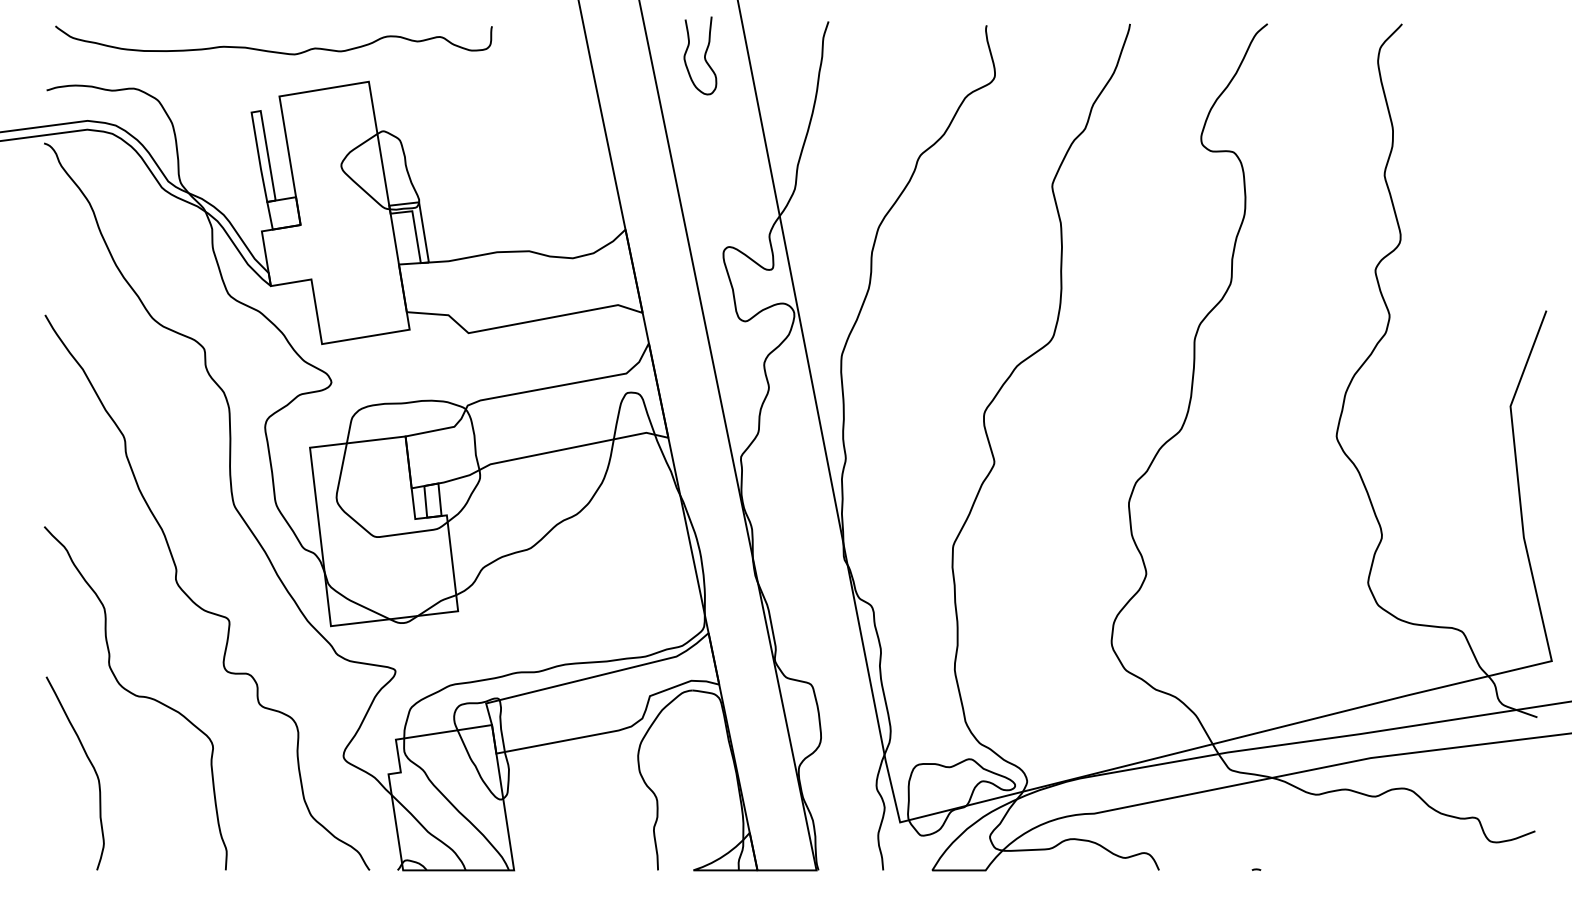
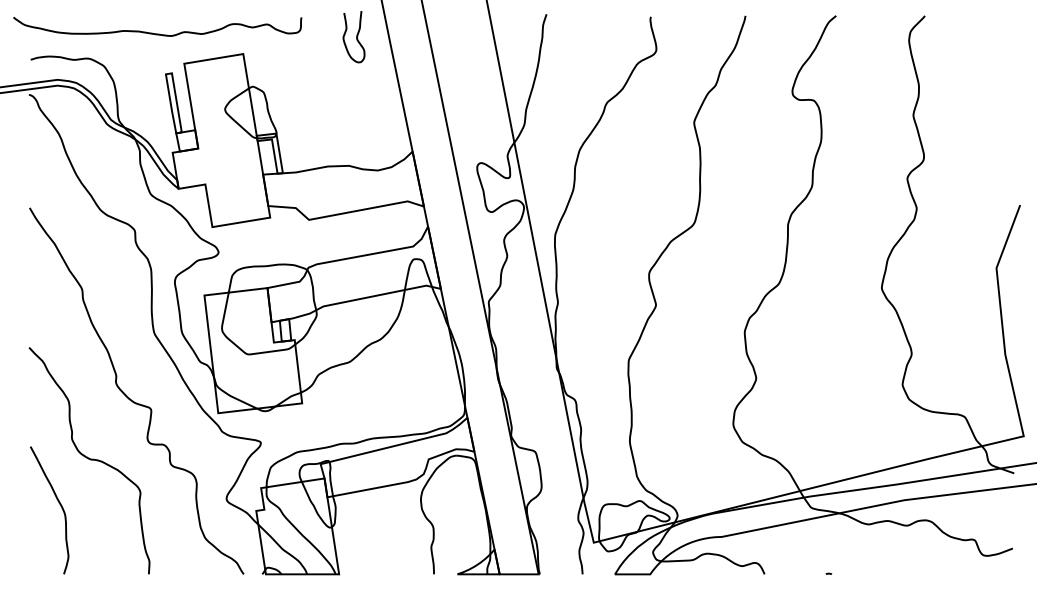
curve: (273, 50) -> (157, 33), moved
curve: (704, 56) -> (356, 37), moved

